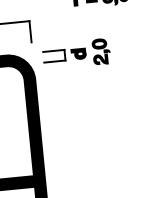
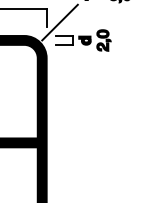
line: (46, 35) -> (59, 22), added

